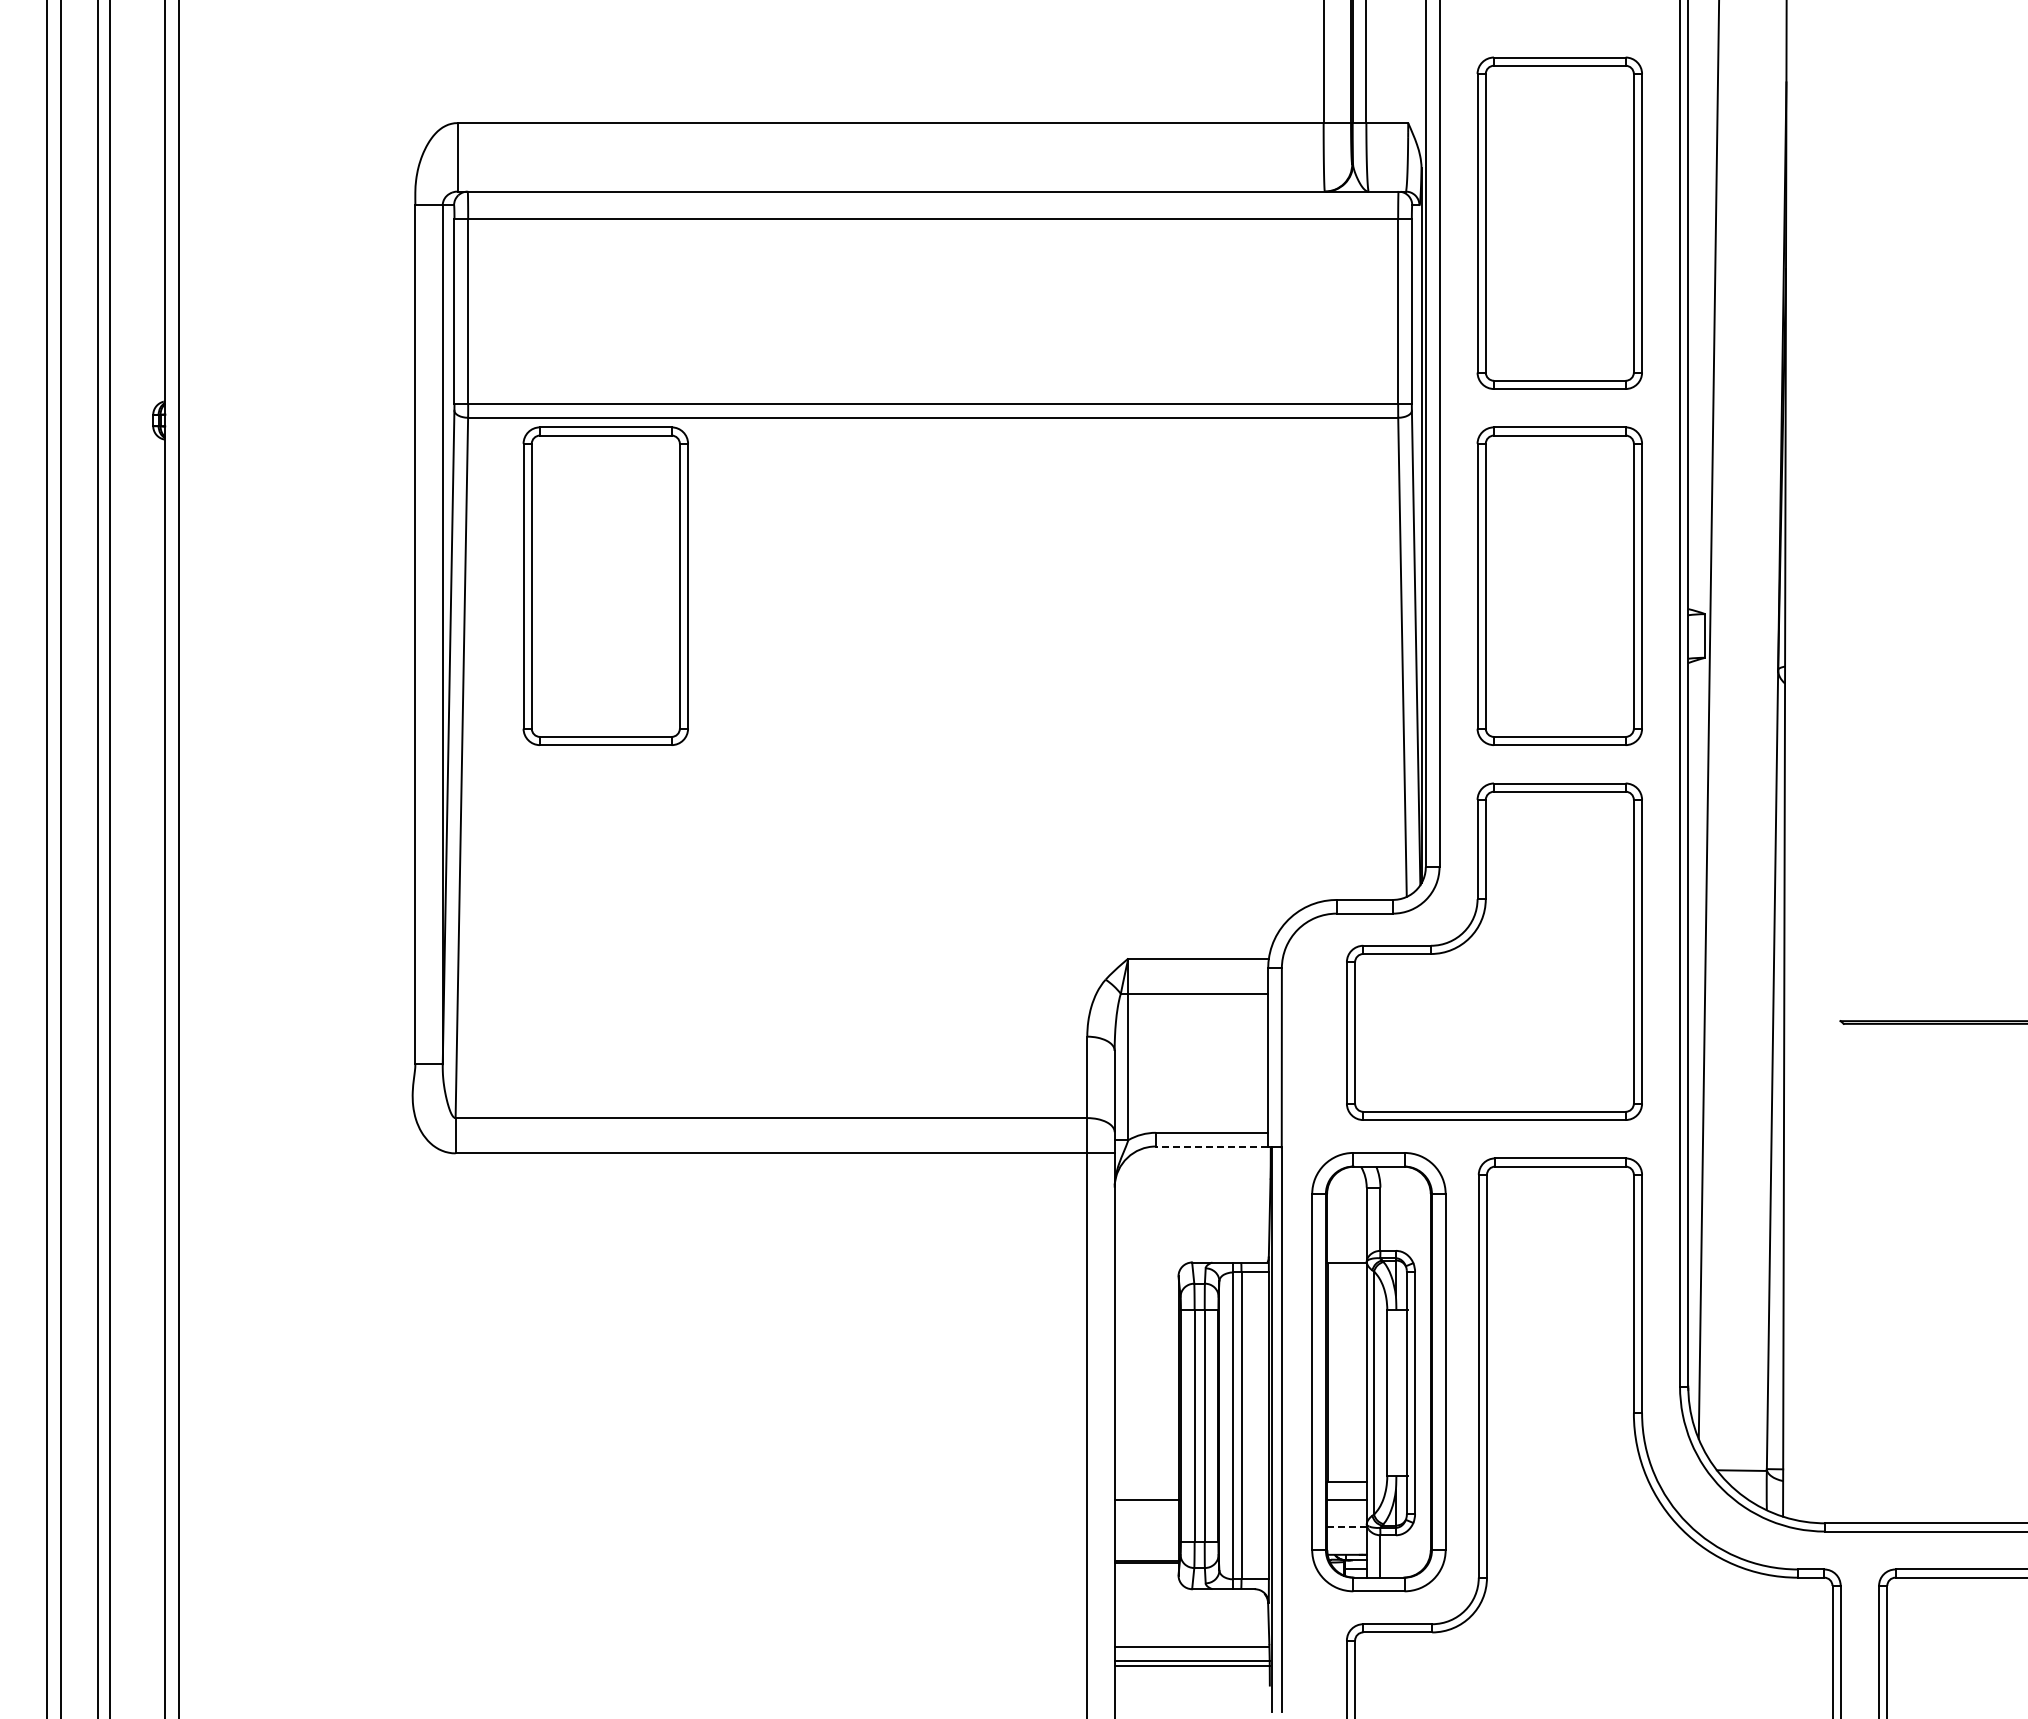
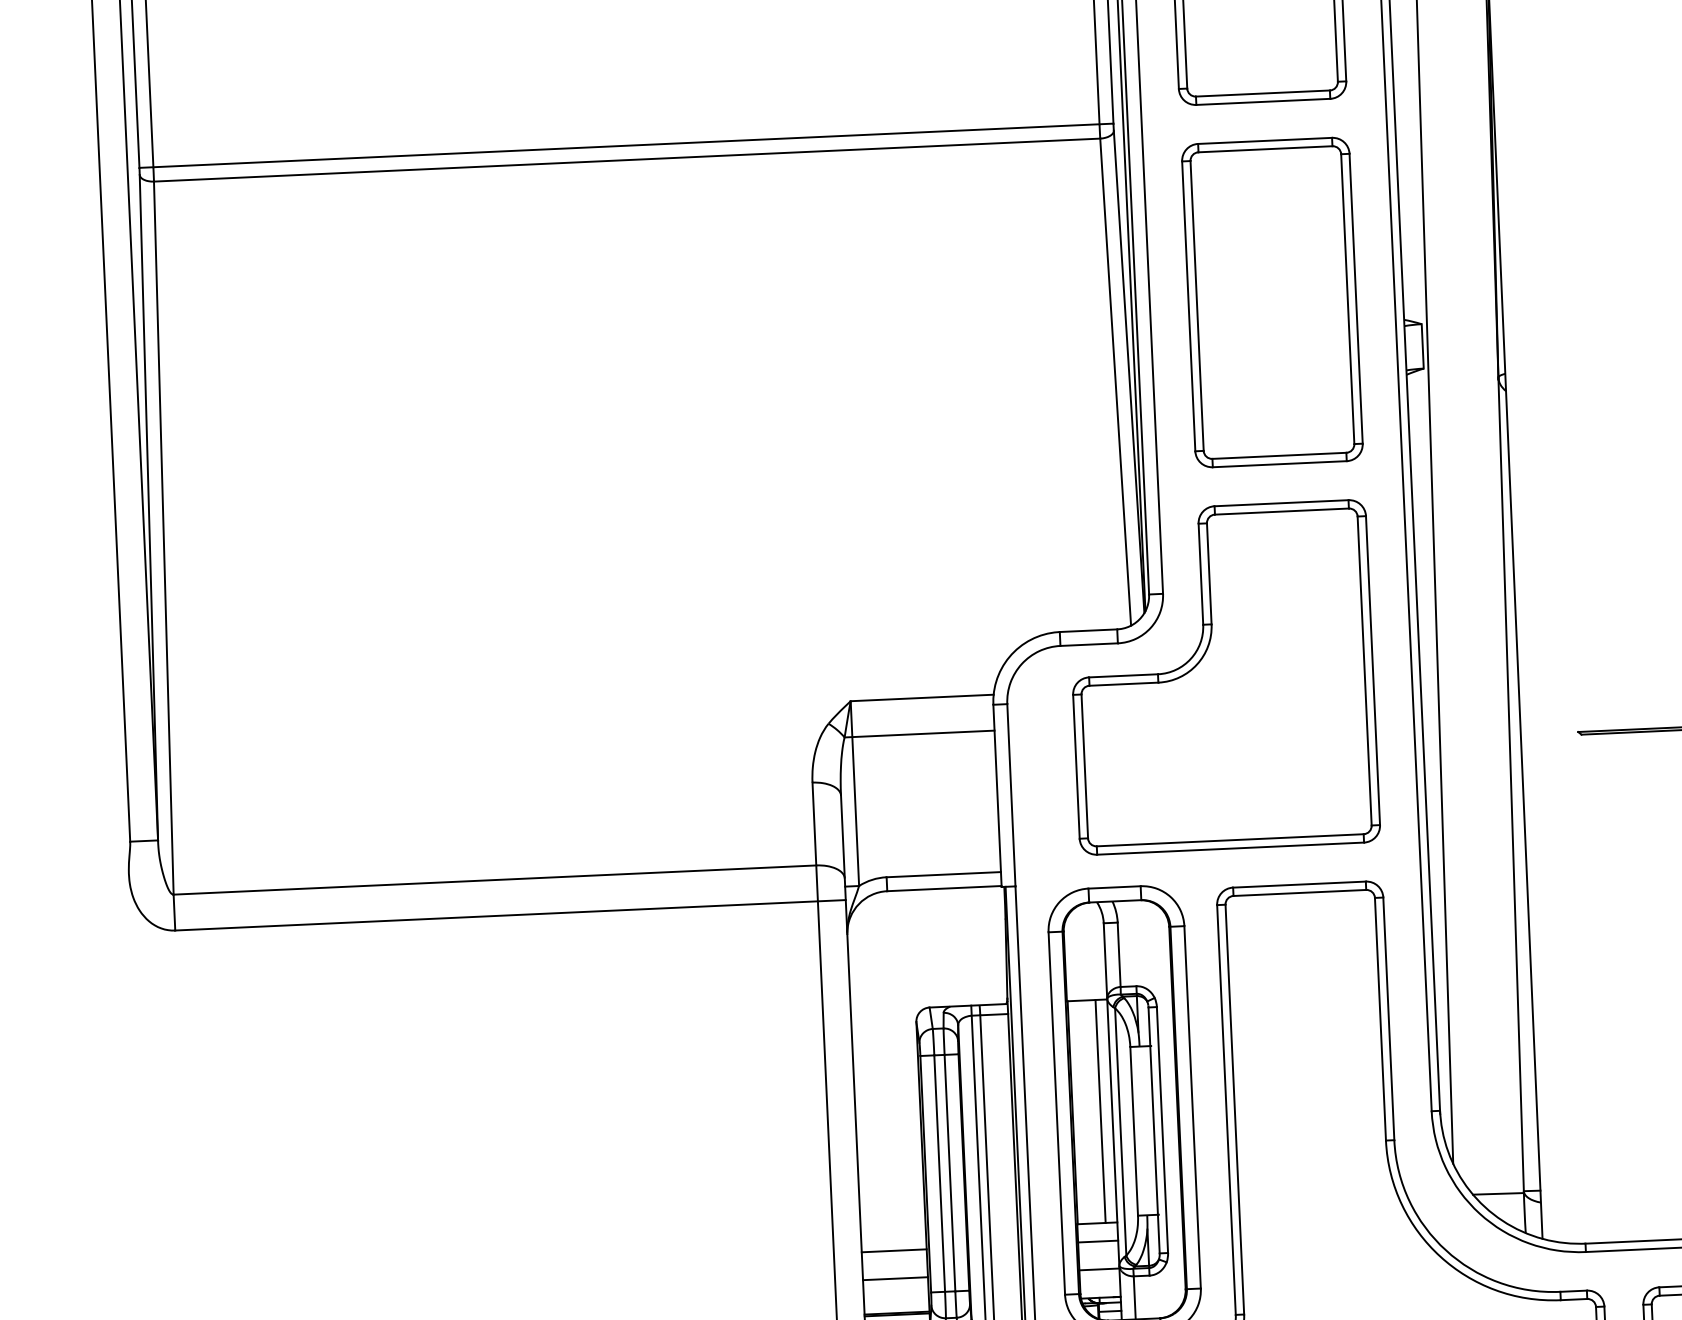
part: (605, 585) -> (301, 345), removed
line: (1211, 1146) -> (943, 888), dashed -> solid
line: (1355, 1371) -> (1100, 1110), added
line: (1146, 1526) -> (895, 1278), added
line: (1347, 1526) -> (1099, 1268), dashed -> solid

